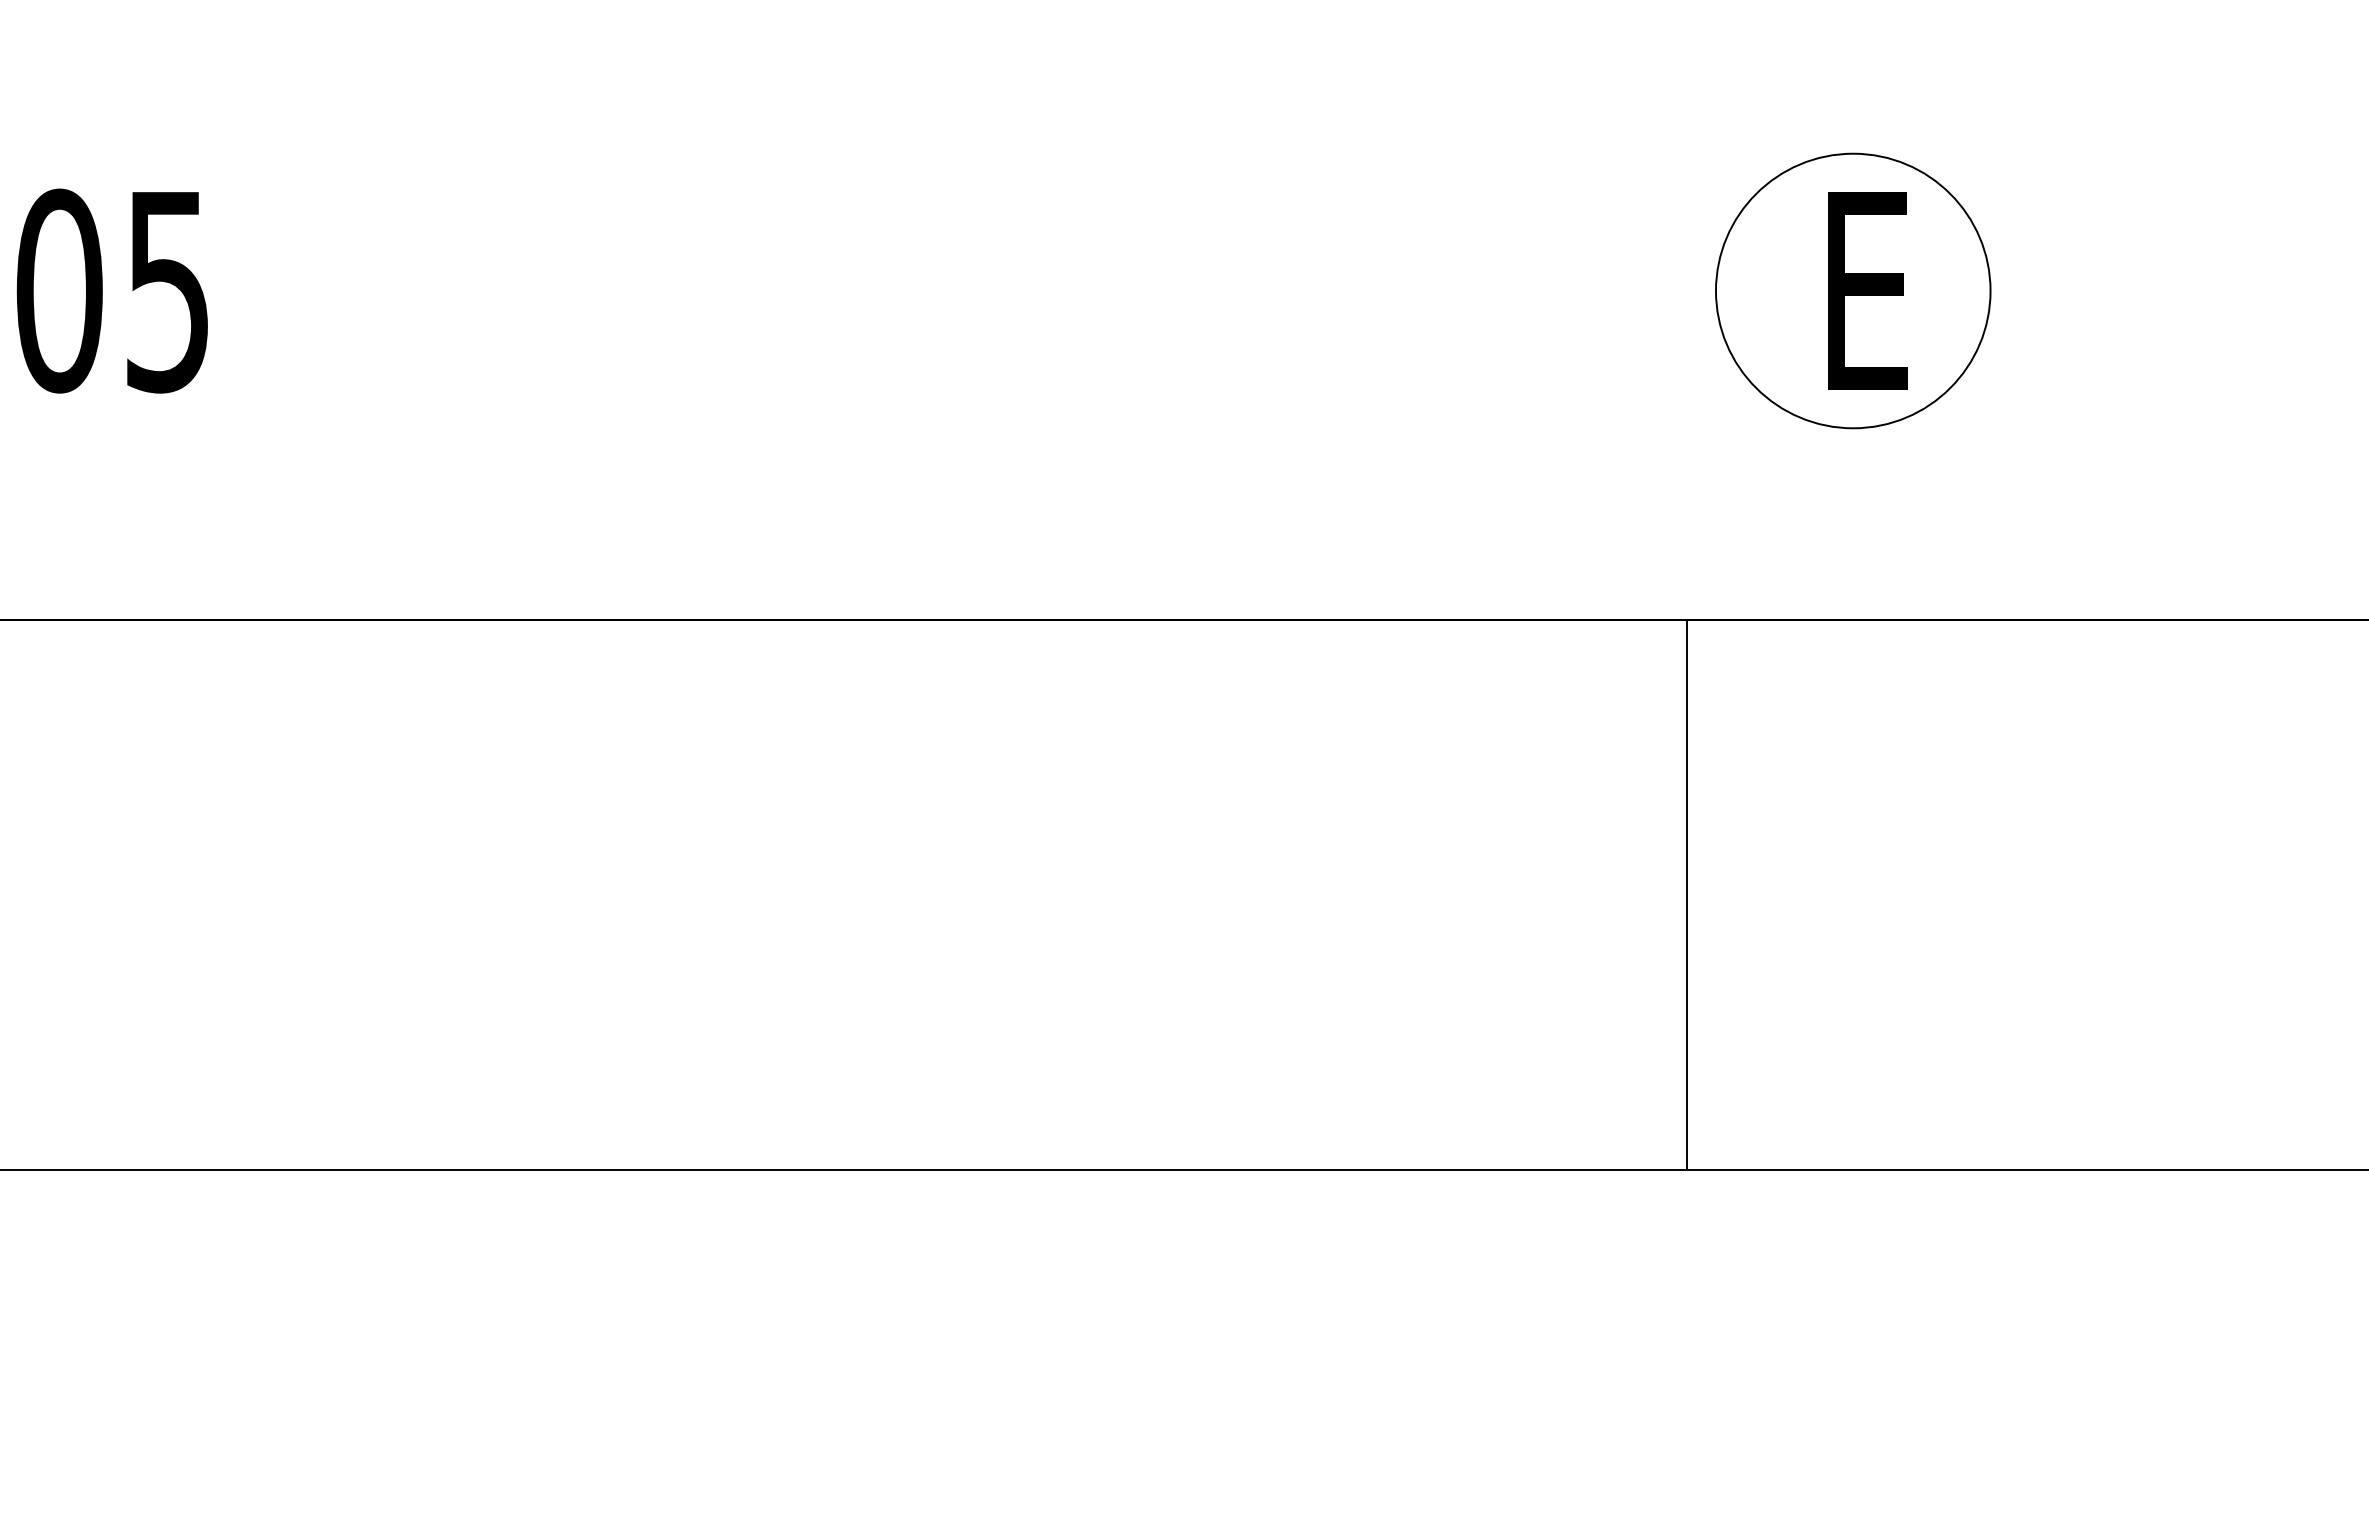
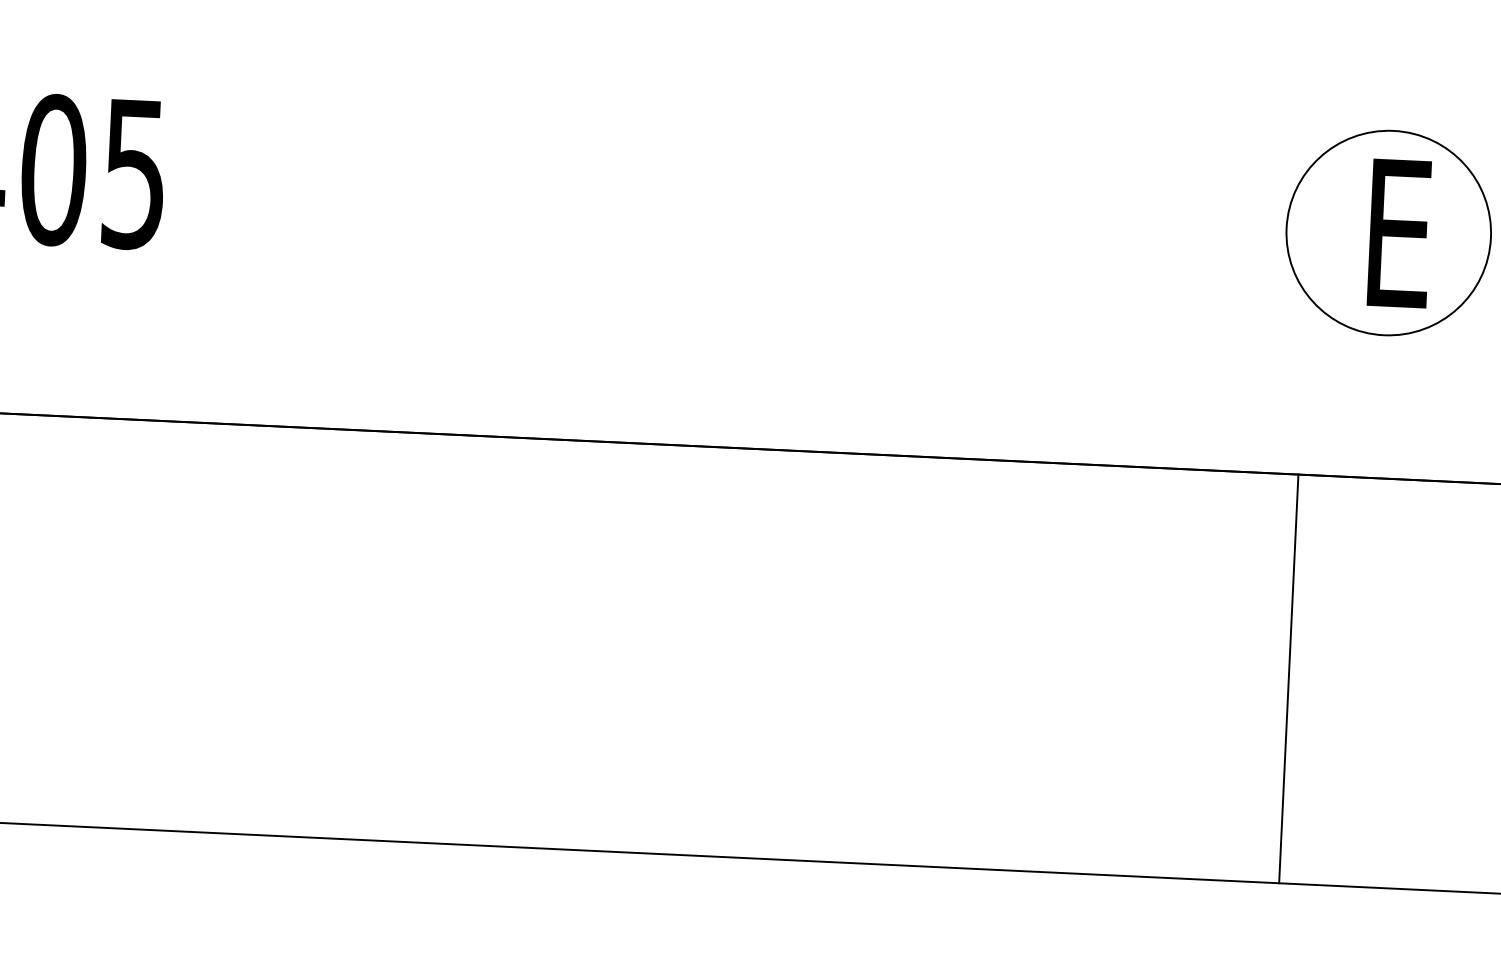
line: (1687, 894) -> (1288, 678), moved

